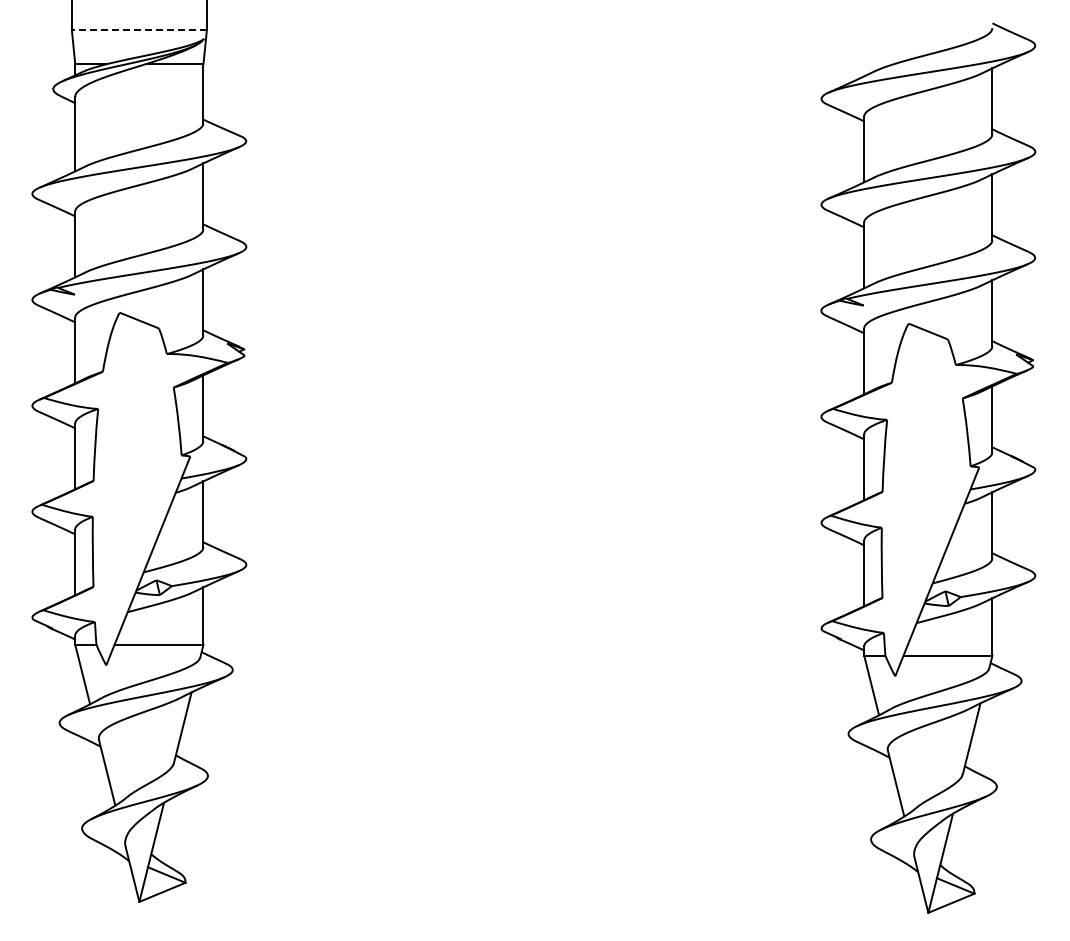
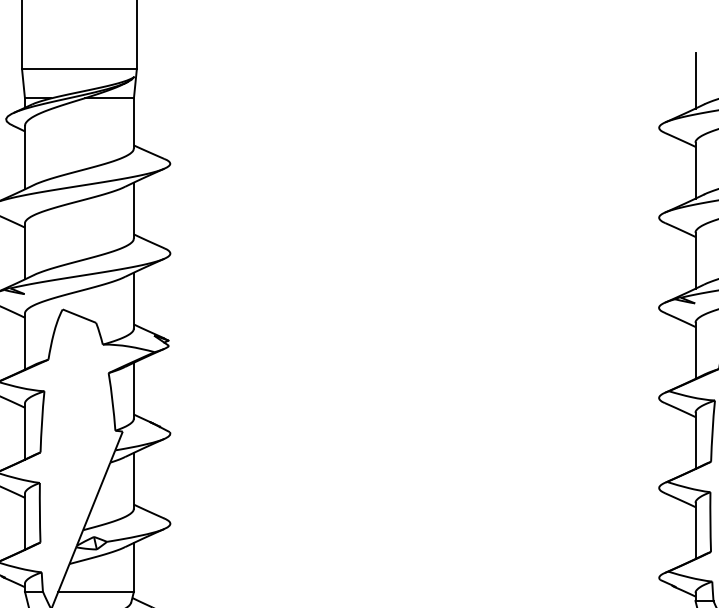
line: (139, 30) -> (79, 69), dashed -> solid
line: (864, 43) -> (695, 80), added

